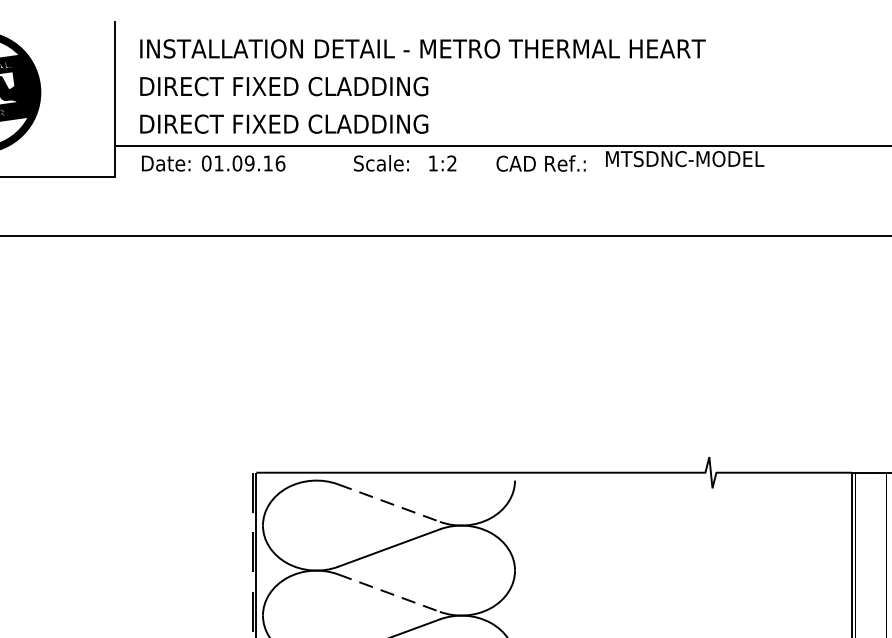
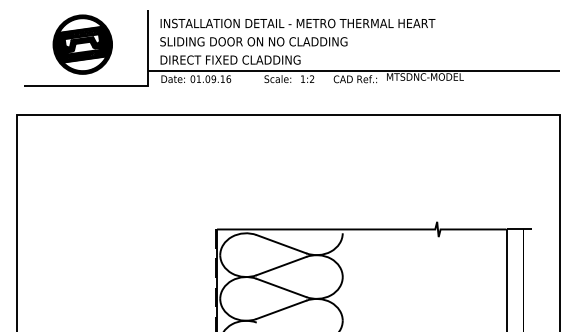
text: (331, 85) -> (253, 41), DIRECT FIXED CLADDING -> SLIDING DOOR ON NO CLADDING
line: (388, 503) -> (281, 244), dashed -> solid
line: (388, 594) -> (281, 288), dashed -> solid

